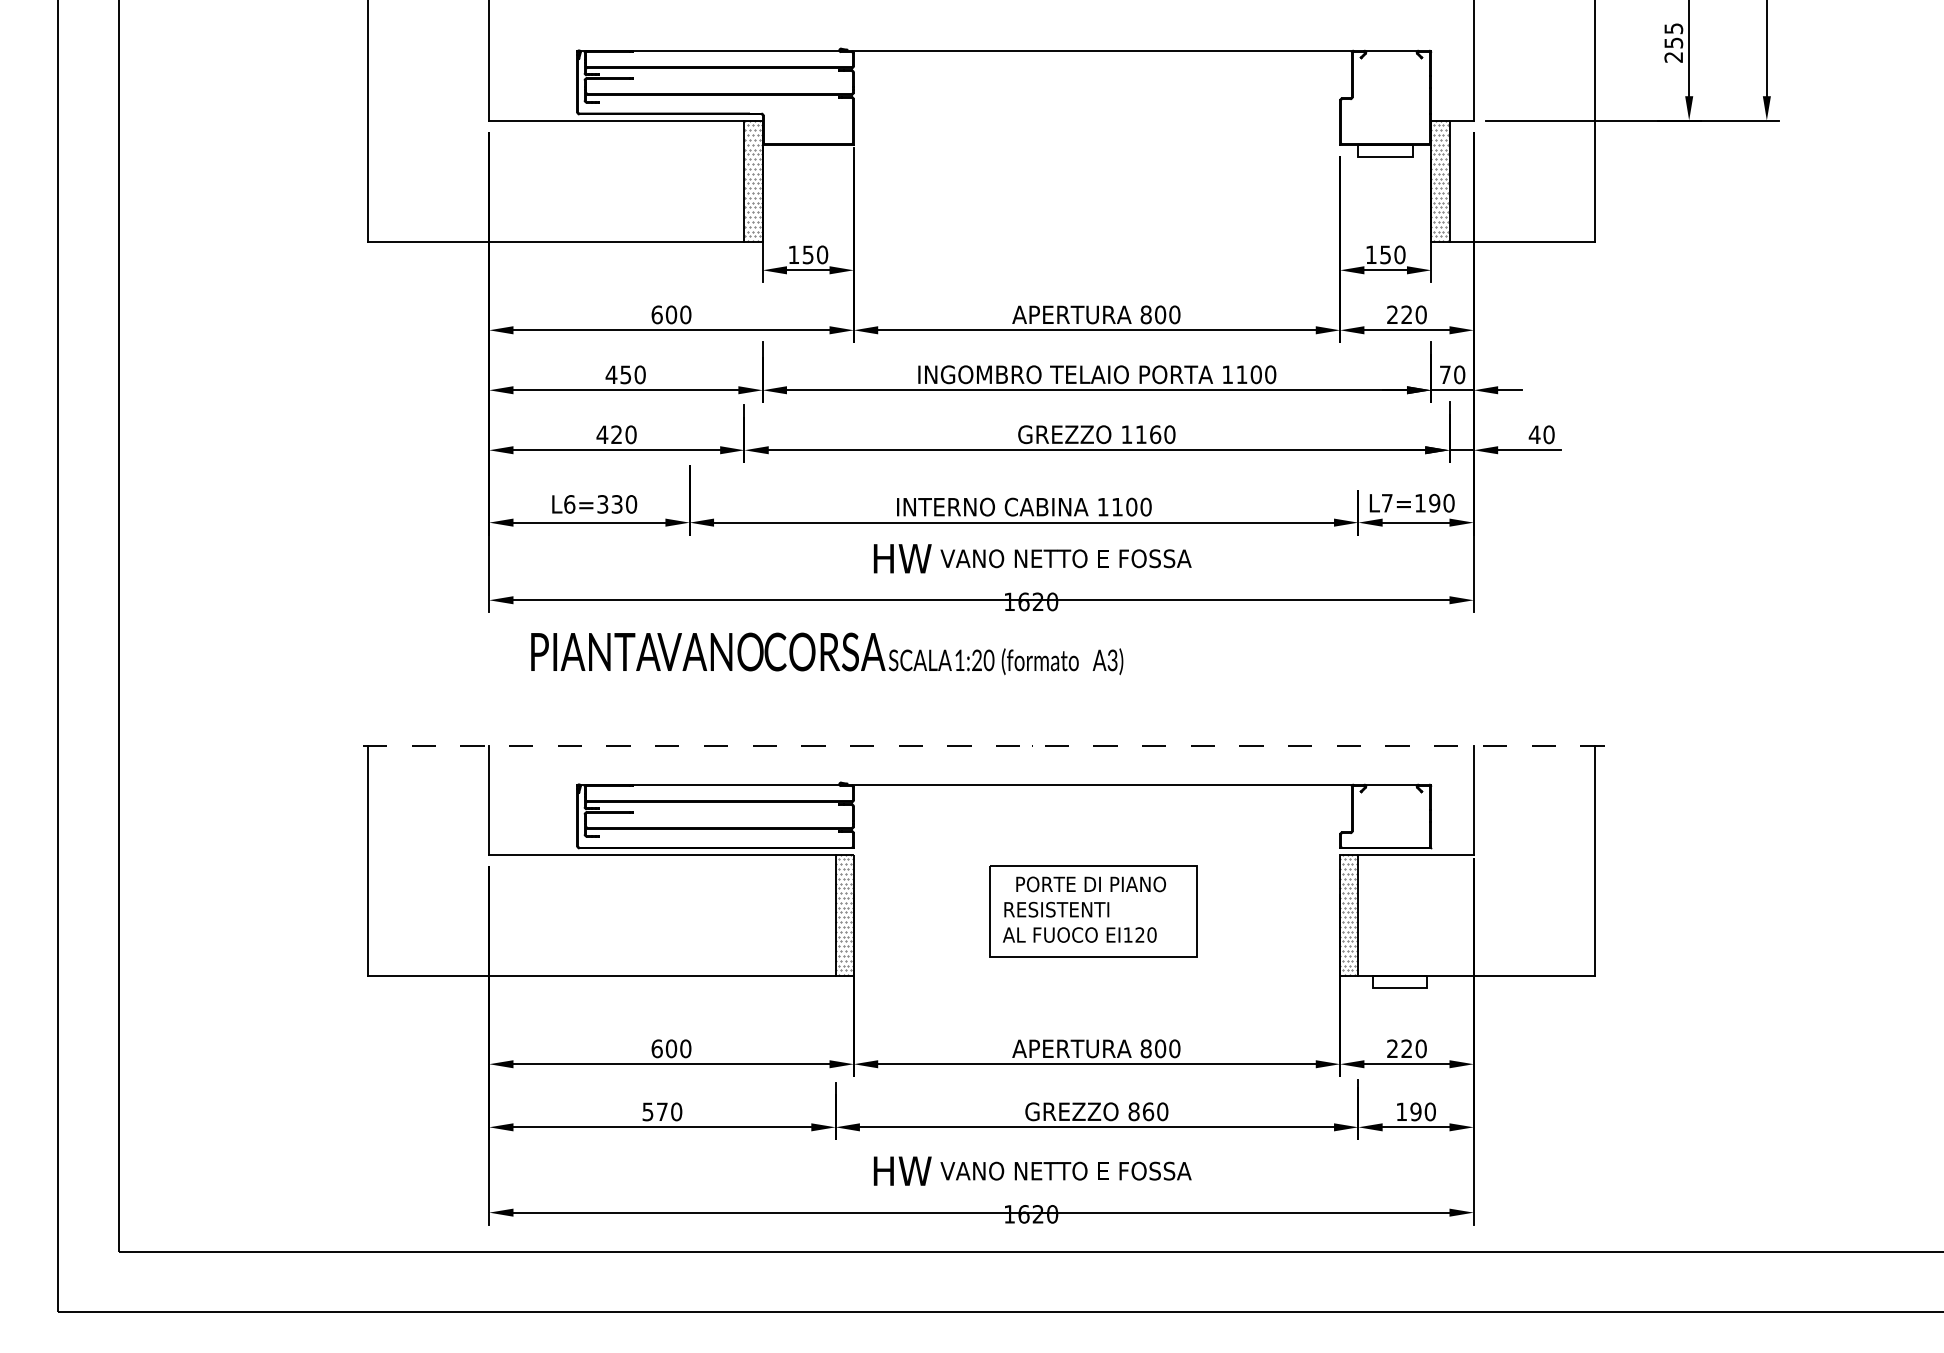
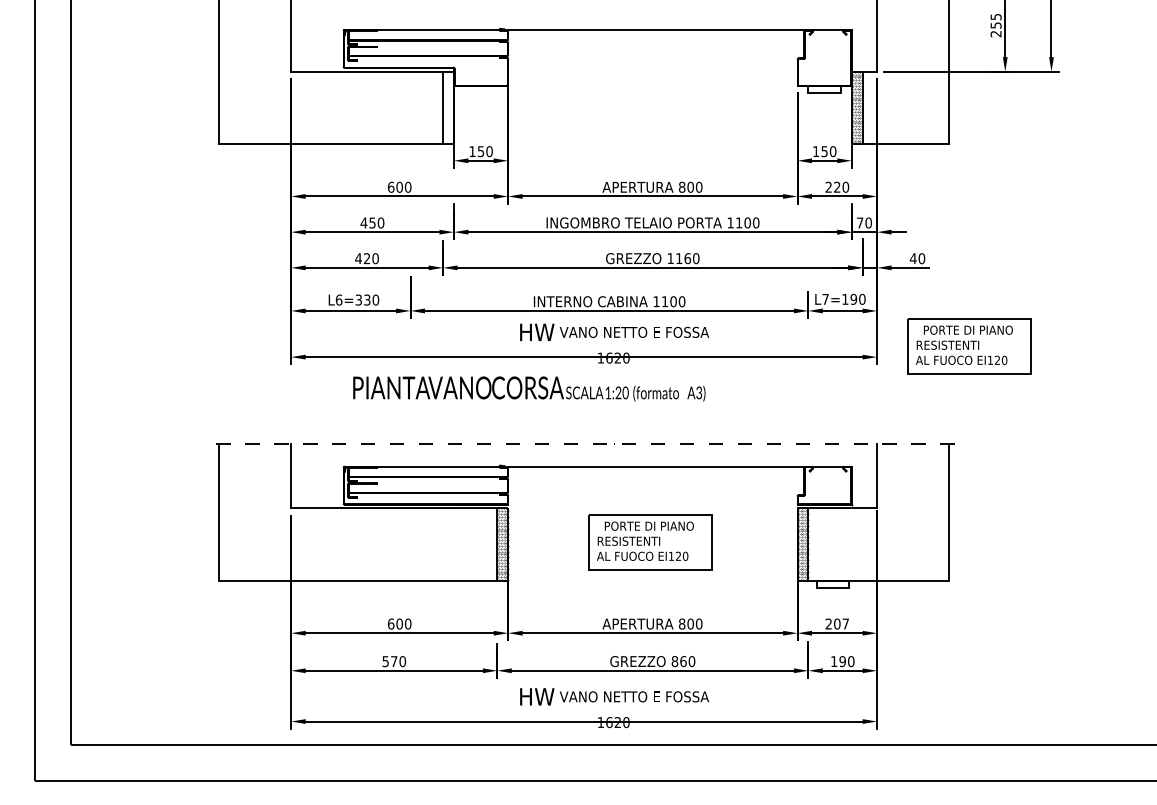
hatch: (753, 180) -> (448, 107), removed
part: (1629, 582) -> (969, 346), added
text: (827, 652) -> (529, 388), moved
text: (1413, 1047) -> (841, 623), 220 -> 207

